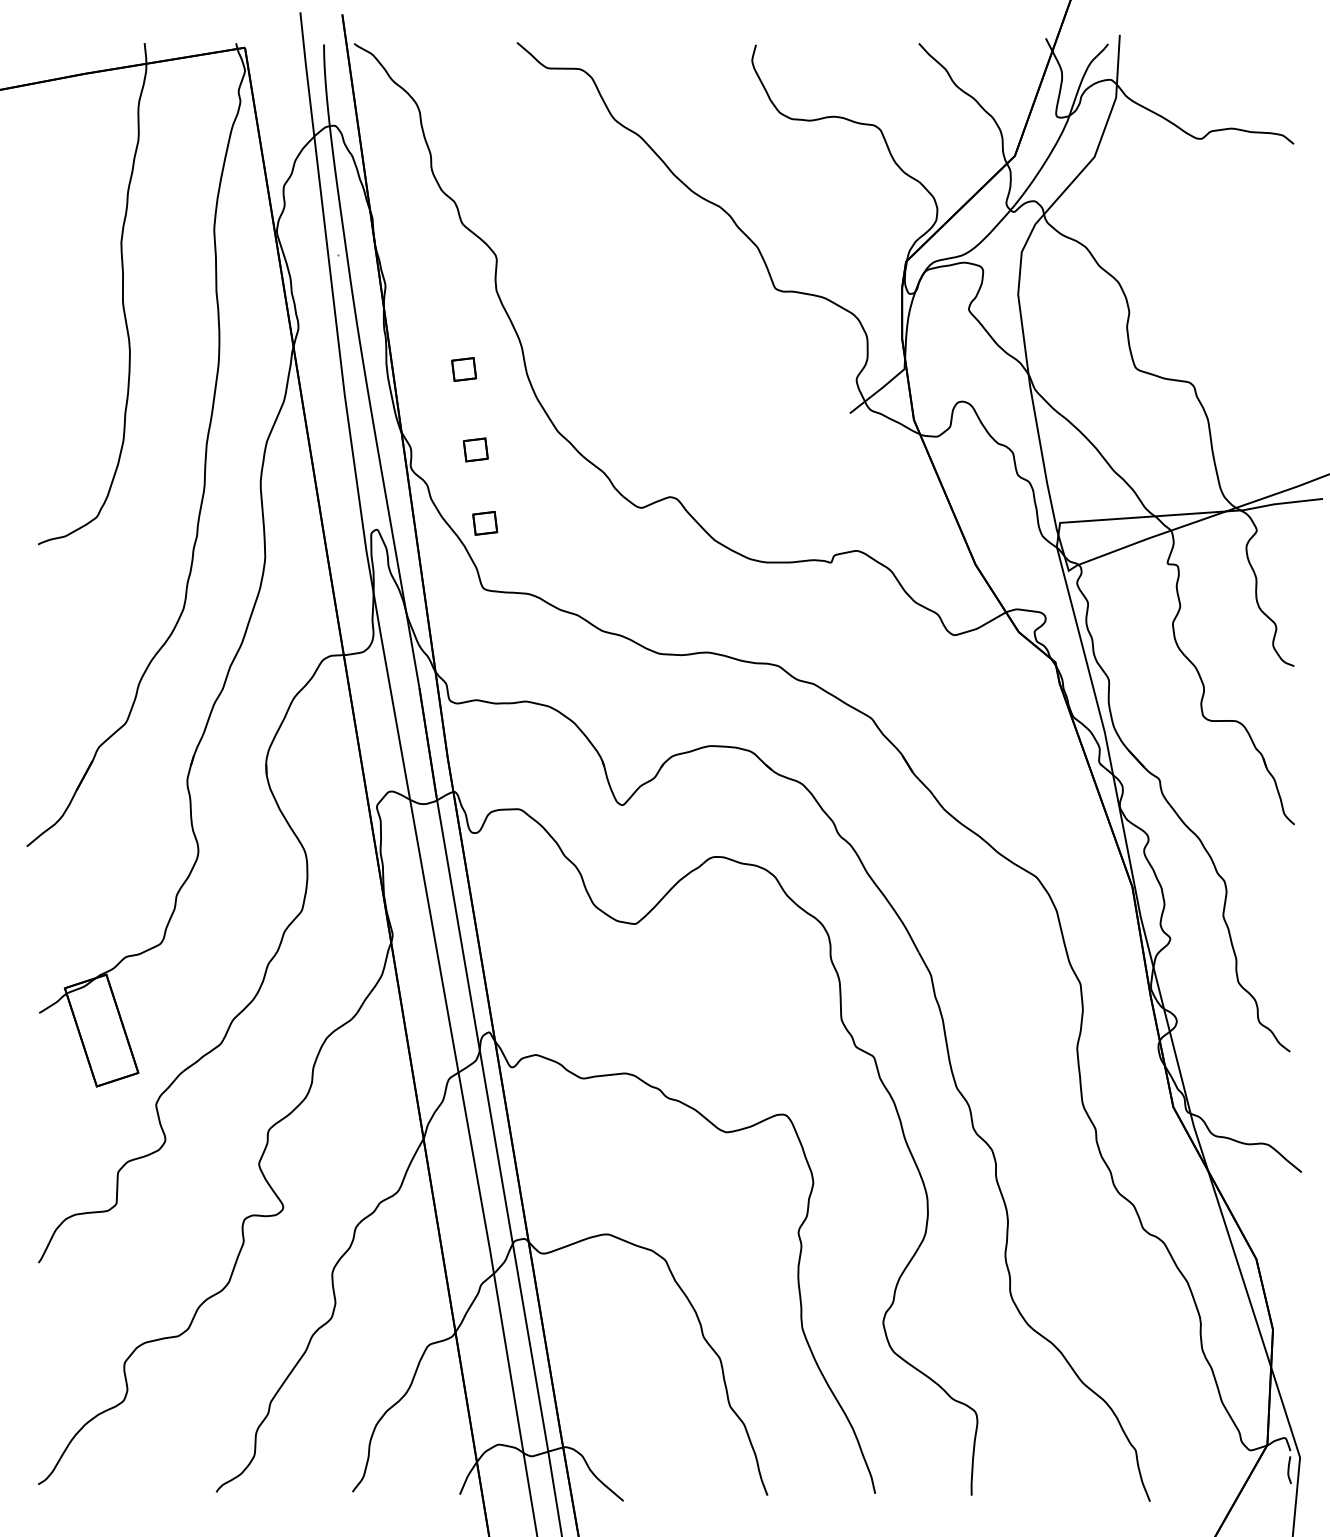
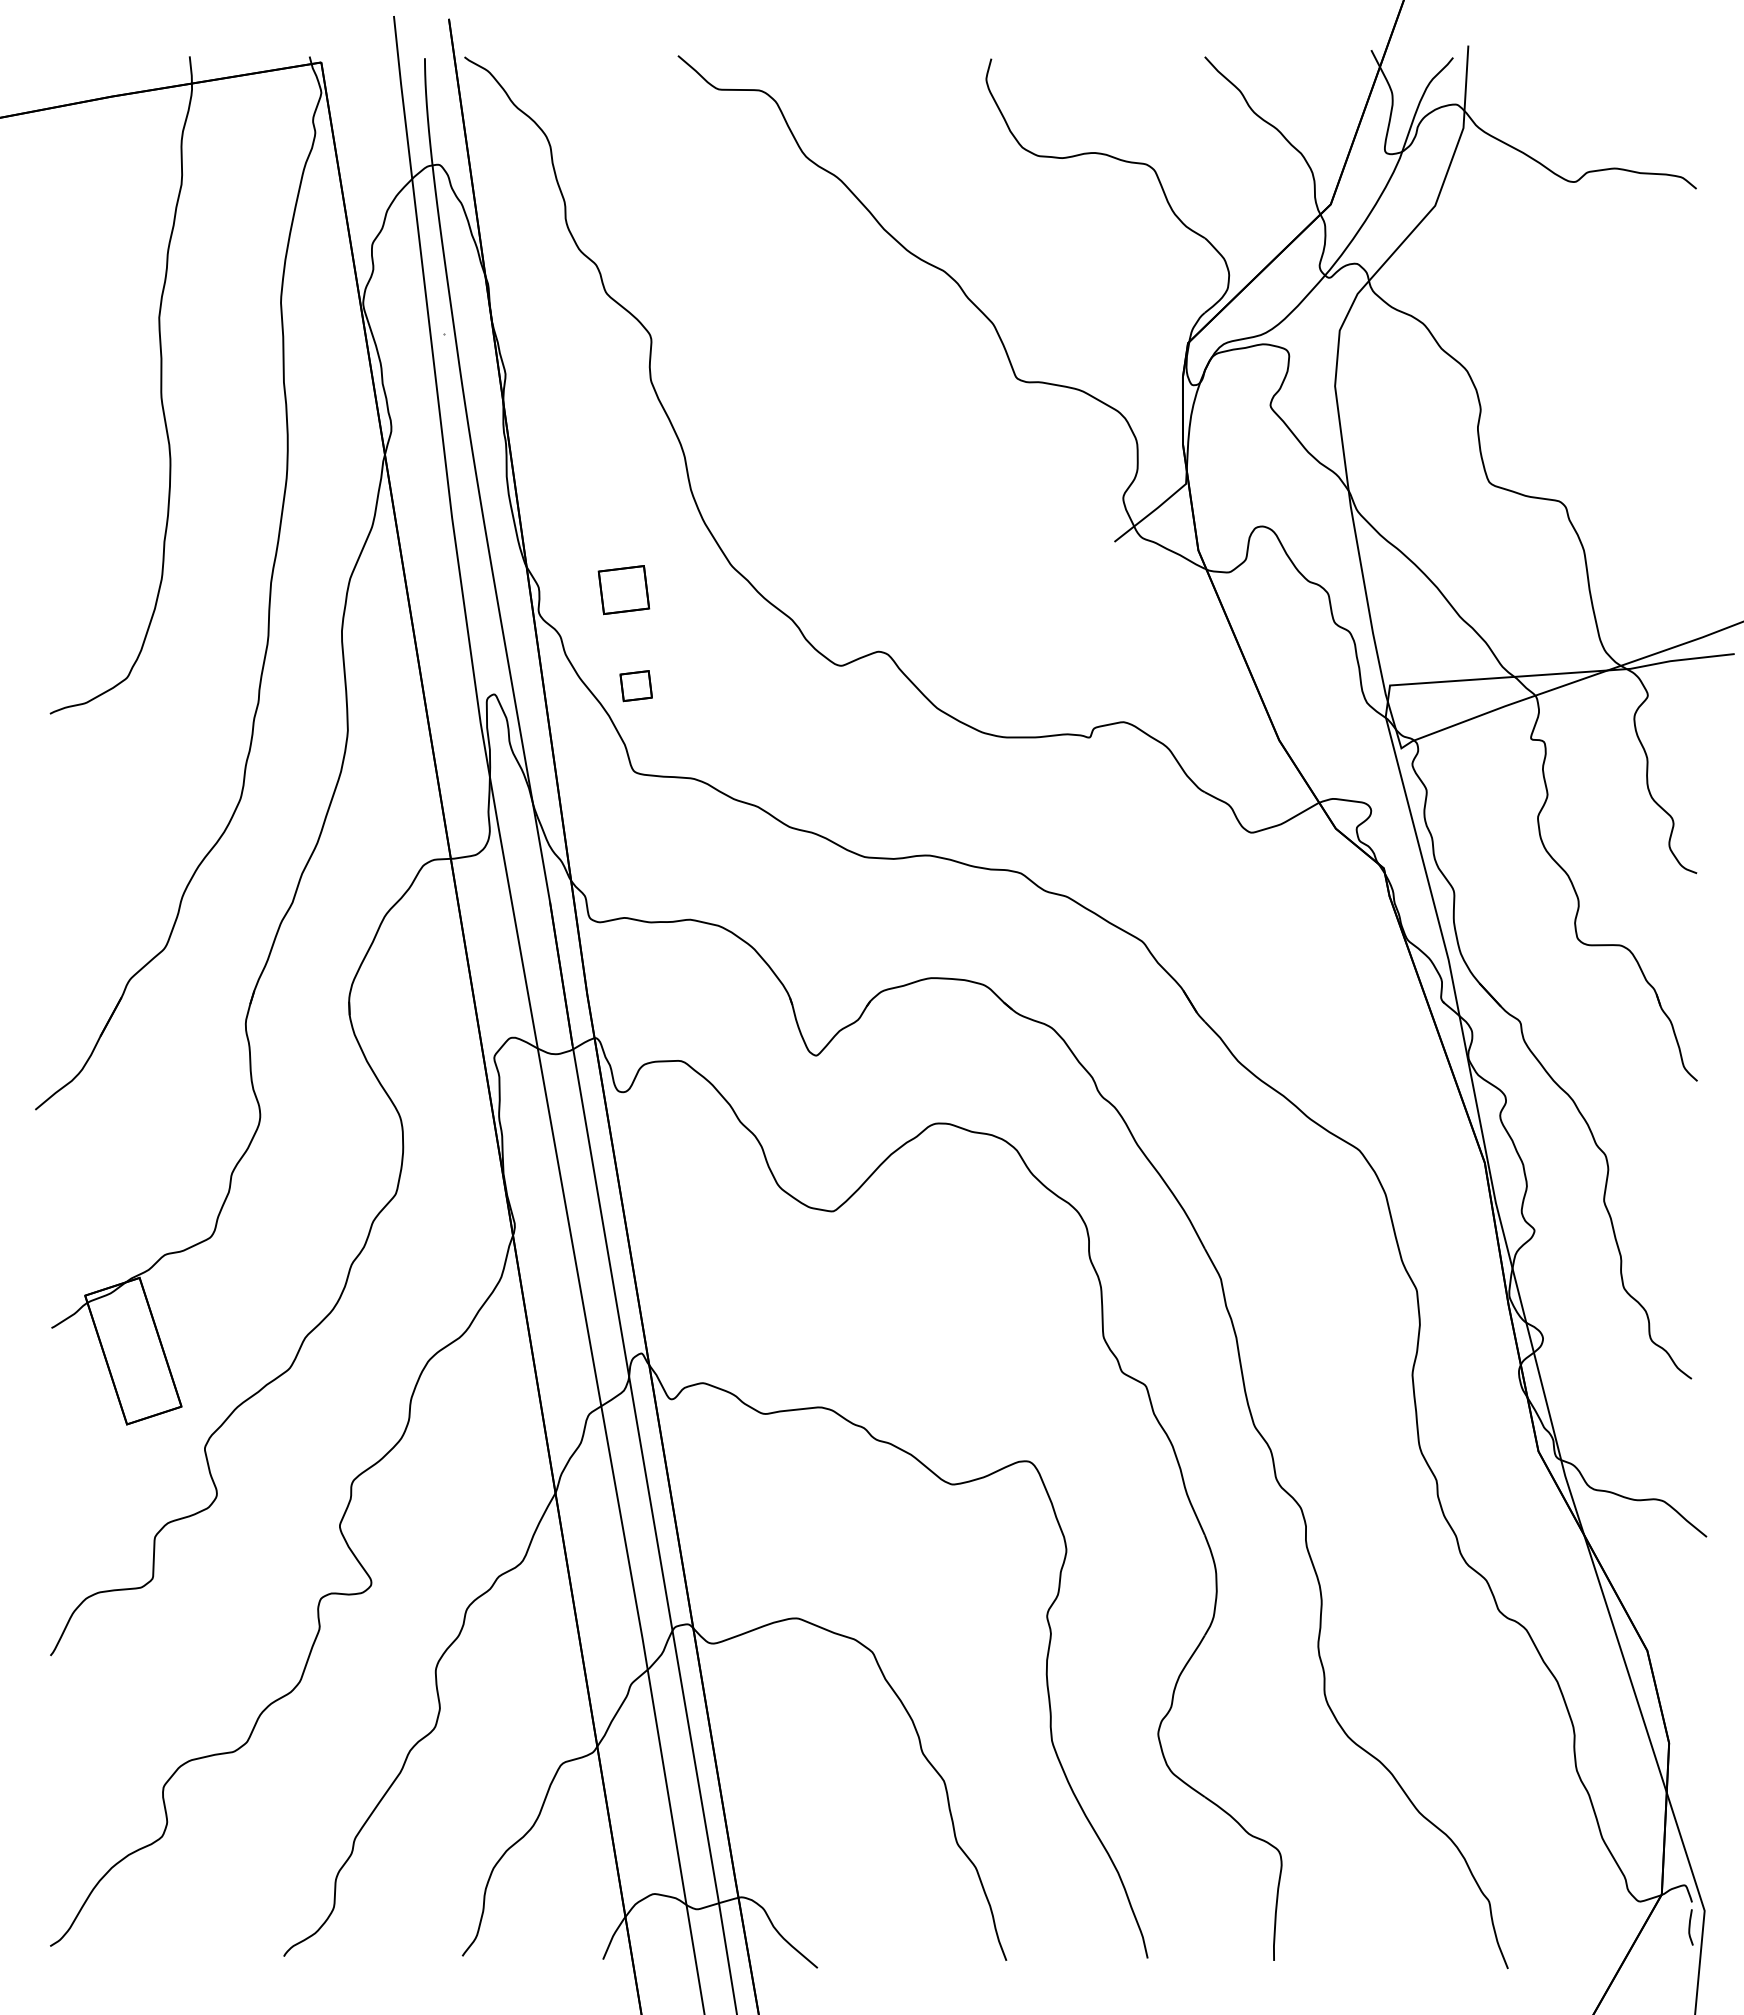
part: (464, 369) -> (608, 484), removed
part: (475, 449) -> (623, 589), size x1.6

